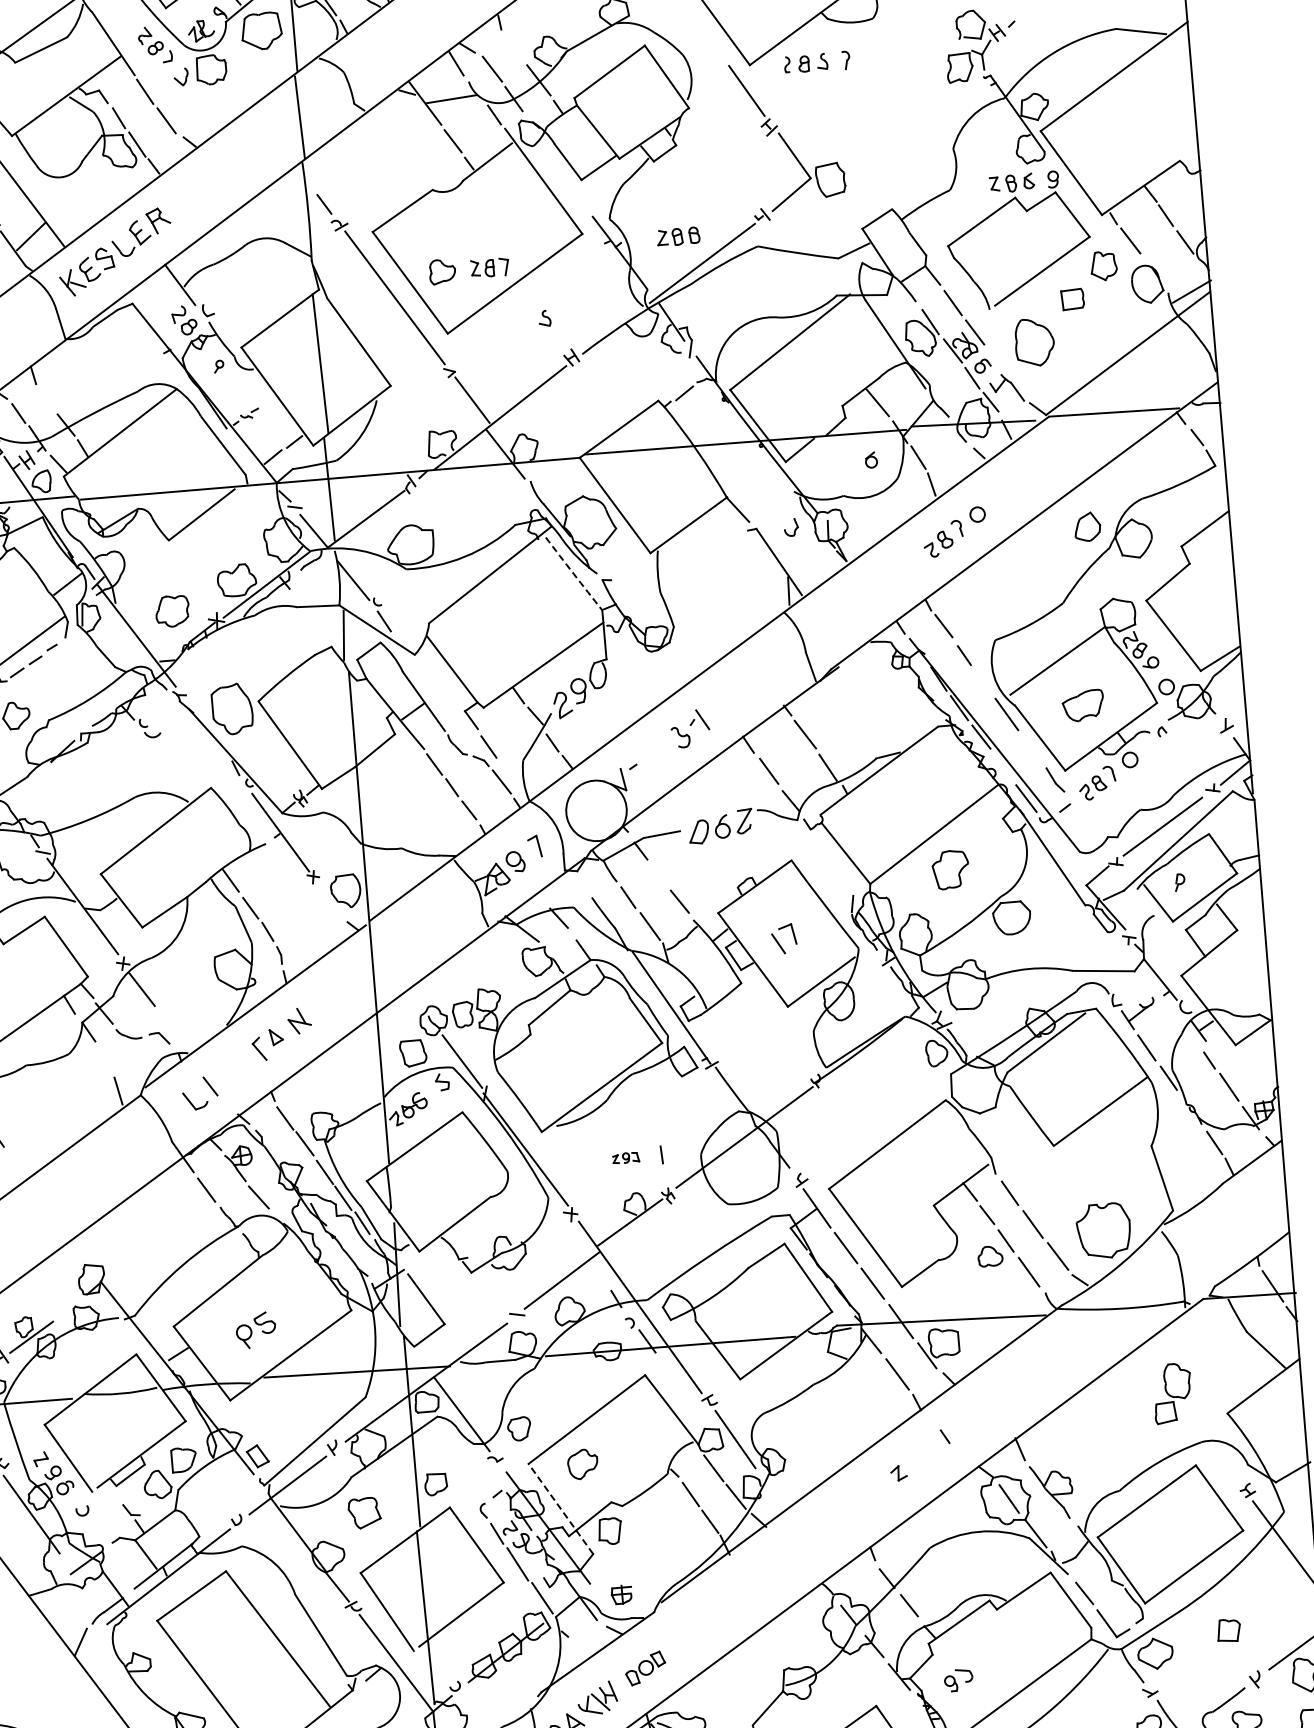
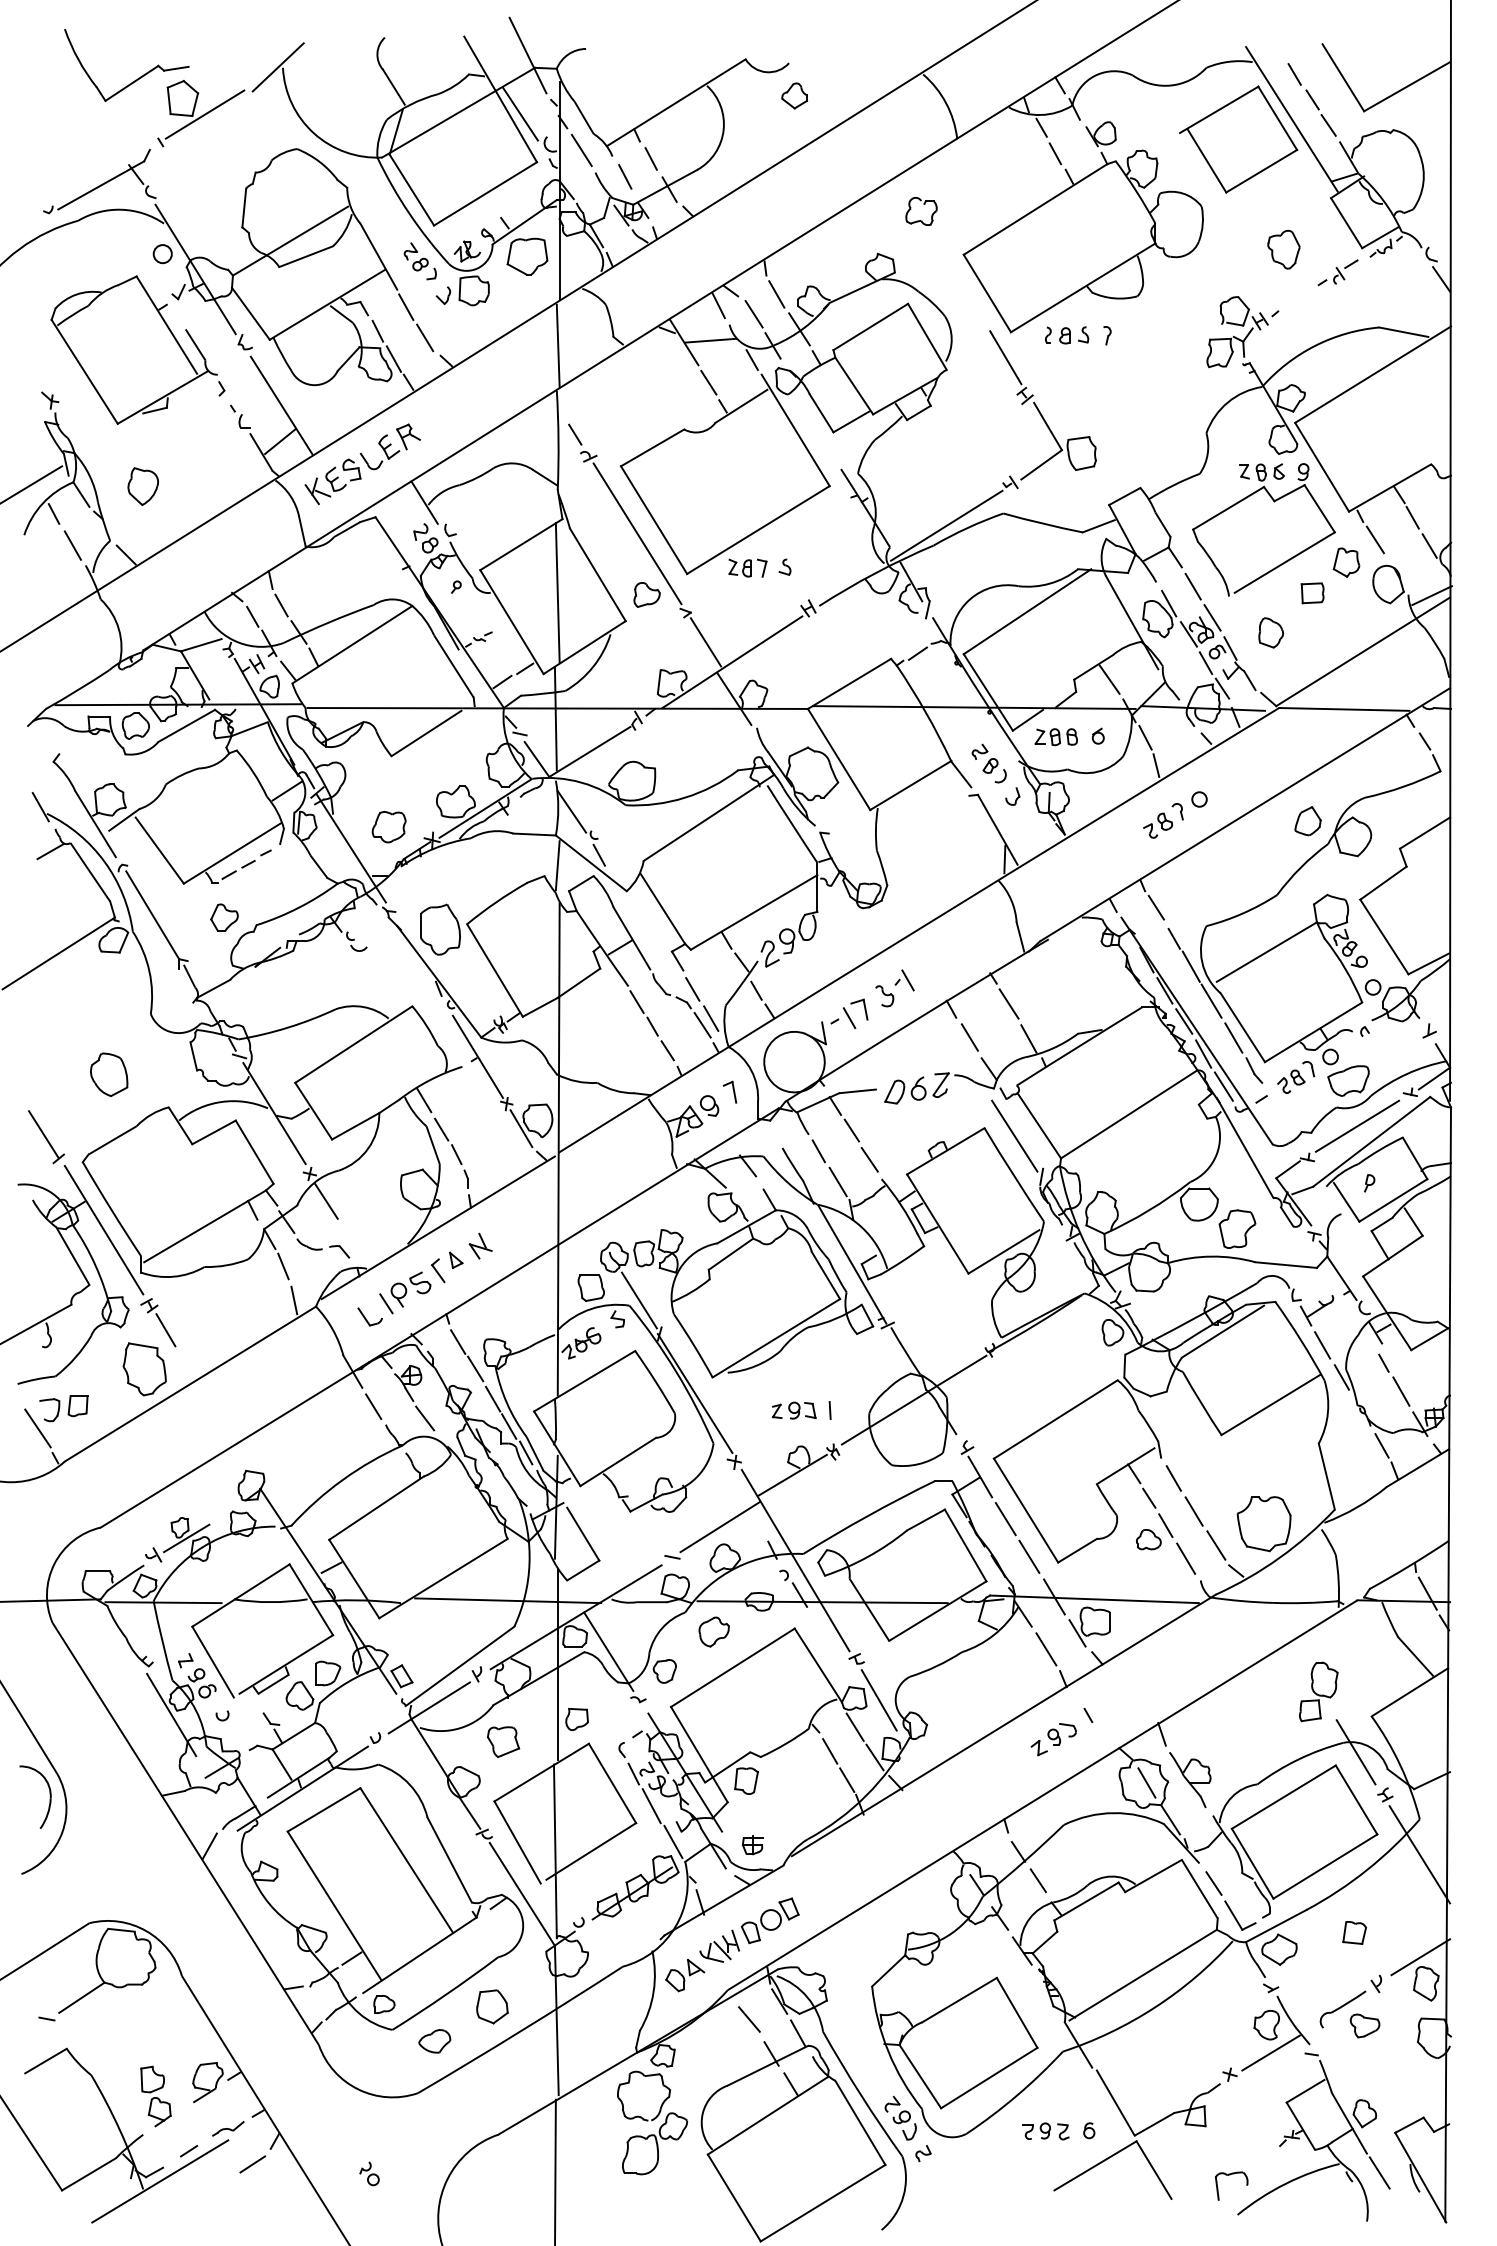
line: (513, 47) -> (776, 294), added
part: (677, 237) -> (1055, 737), moved
part: (489, 267) -> (747, 567), moved
part: (441, 271) -> (646, 594), moved
part: (1035, 342) -> (1271, 632), size x0.62
line: (995, 361) -> (1230, 648), added
line: (46, 399) -> (281, 605), added
part: (764, 496) -> (988, 763), added
arc: (574, 574) -> (792, 824), dashed -> solid
line: (982, 681) -> (1190, 966), added
part: (1083, 705) -> (1348, 1080), moved
line: (1031, 748) -> (1233, 1037), added
line: (1003, 767) -> (1203, 1053), added
line: (510, 774) -> (711, 1018), added
line: (821, 865) -> (1014, 1135), added
part: (950, 869) -> (1237, 1228), moved
line: (659, 874) -> (851, 1130), added
line: (330, 900) -> (521, 1128), added
part: (778, 941) -> (849, 1015), moved
line: (104, 1058) -> (283, 1266), added
part: (626, 1157) -> (794, 1410), size x1.67
part: (255, 1330) -> (410, 1289), moved
line: (1214, 1450) -> (1355, 1752), added
part: (582, 1463) -> (713, 1631), moved
line: (560, 1508) -> (699, 1754), dashed -> solid
line: (574, 1656) -> (700, 1902), added
part: (644, 1668) -> (769, 1920), size x1.43
part: (958, 1680) -> (1061, 1734), moved

